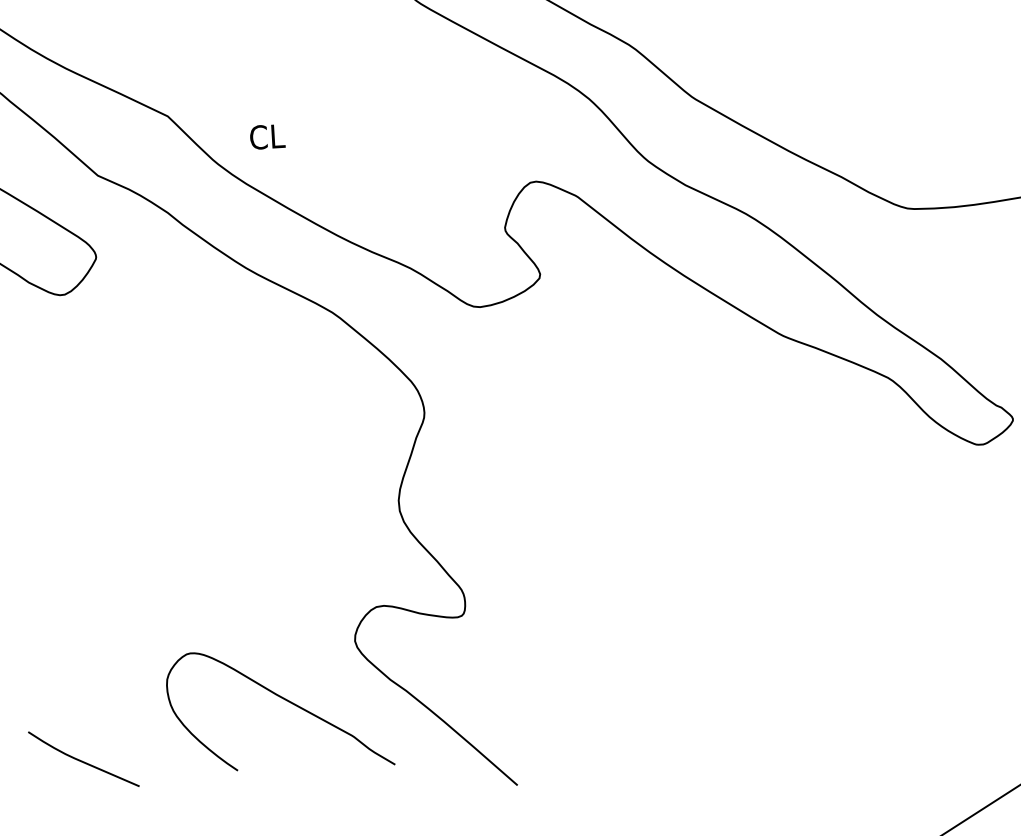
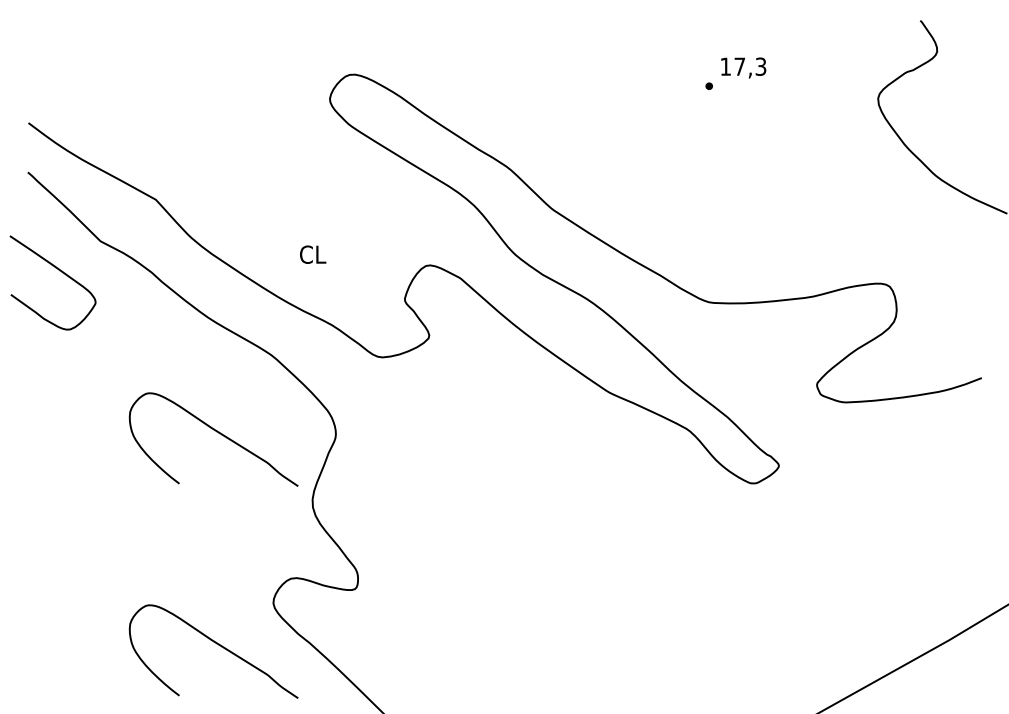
text: (268, 136) -> (313, 254), moved
curve: (266, 419) -> (216, 432), added
curve: (82, 759) -> (62, 680), removed

